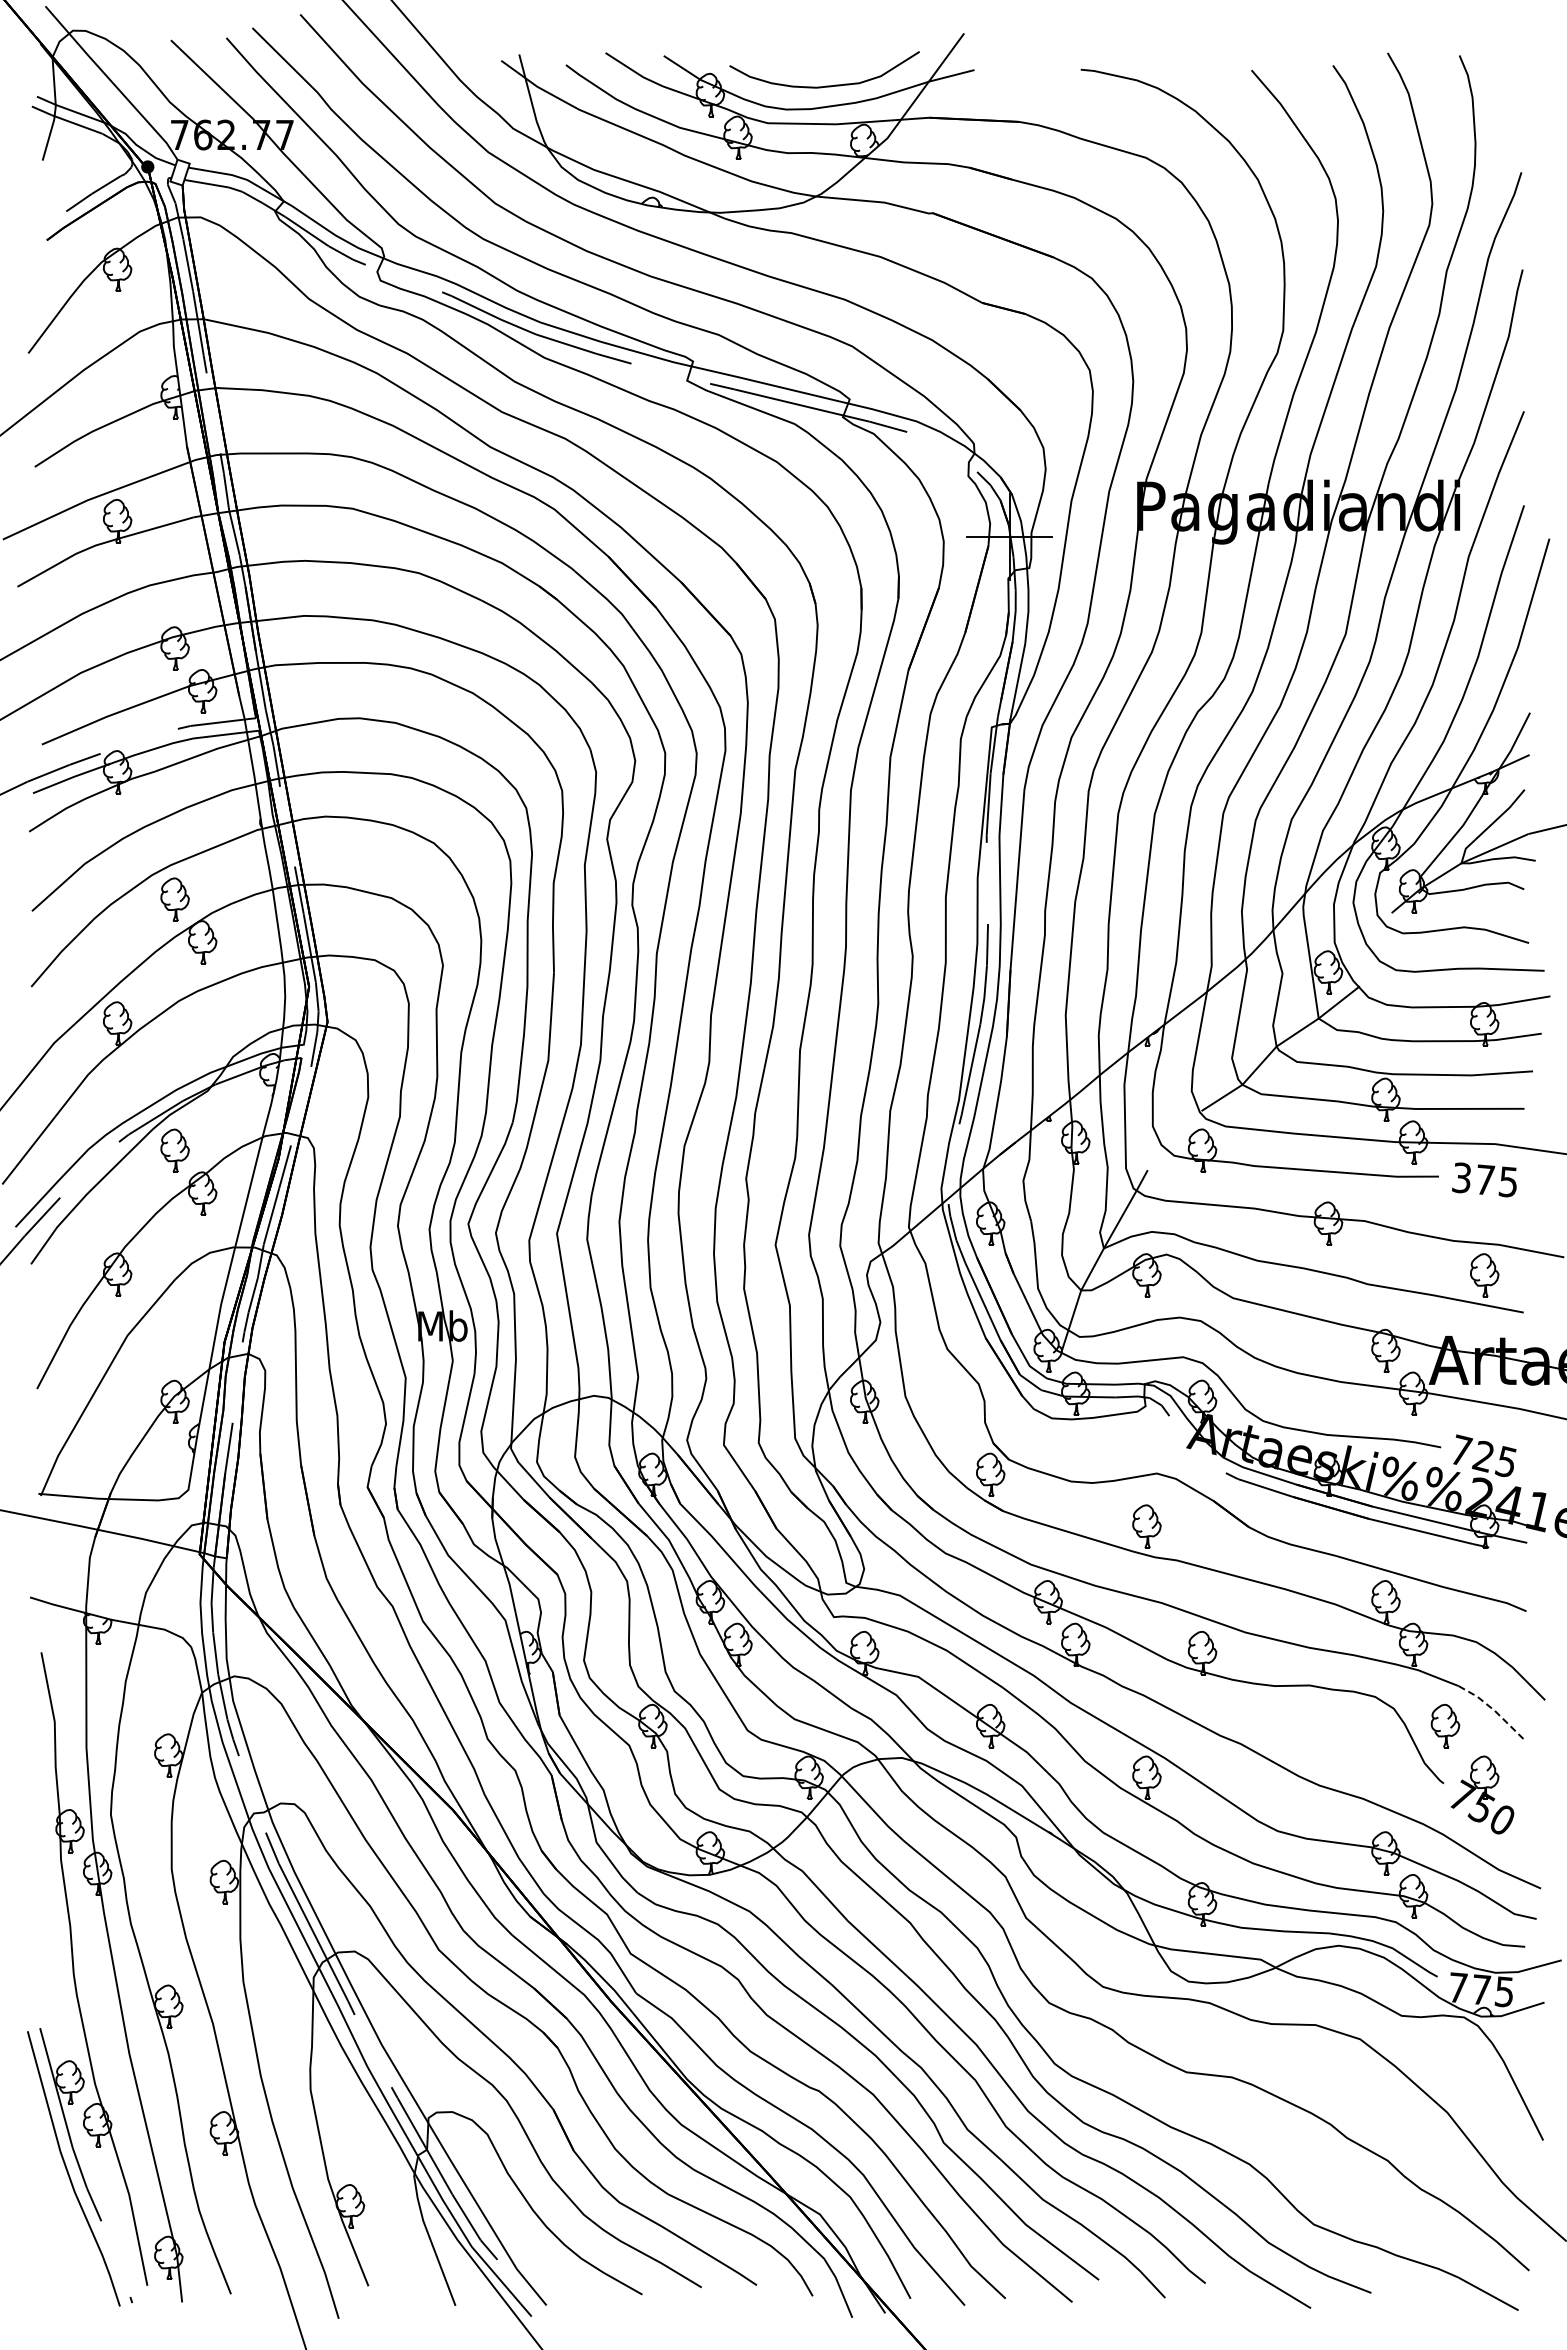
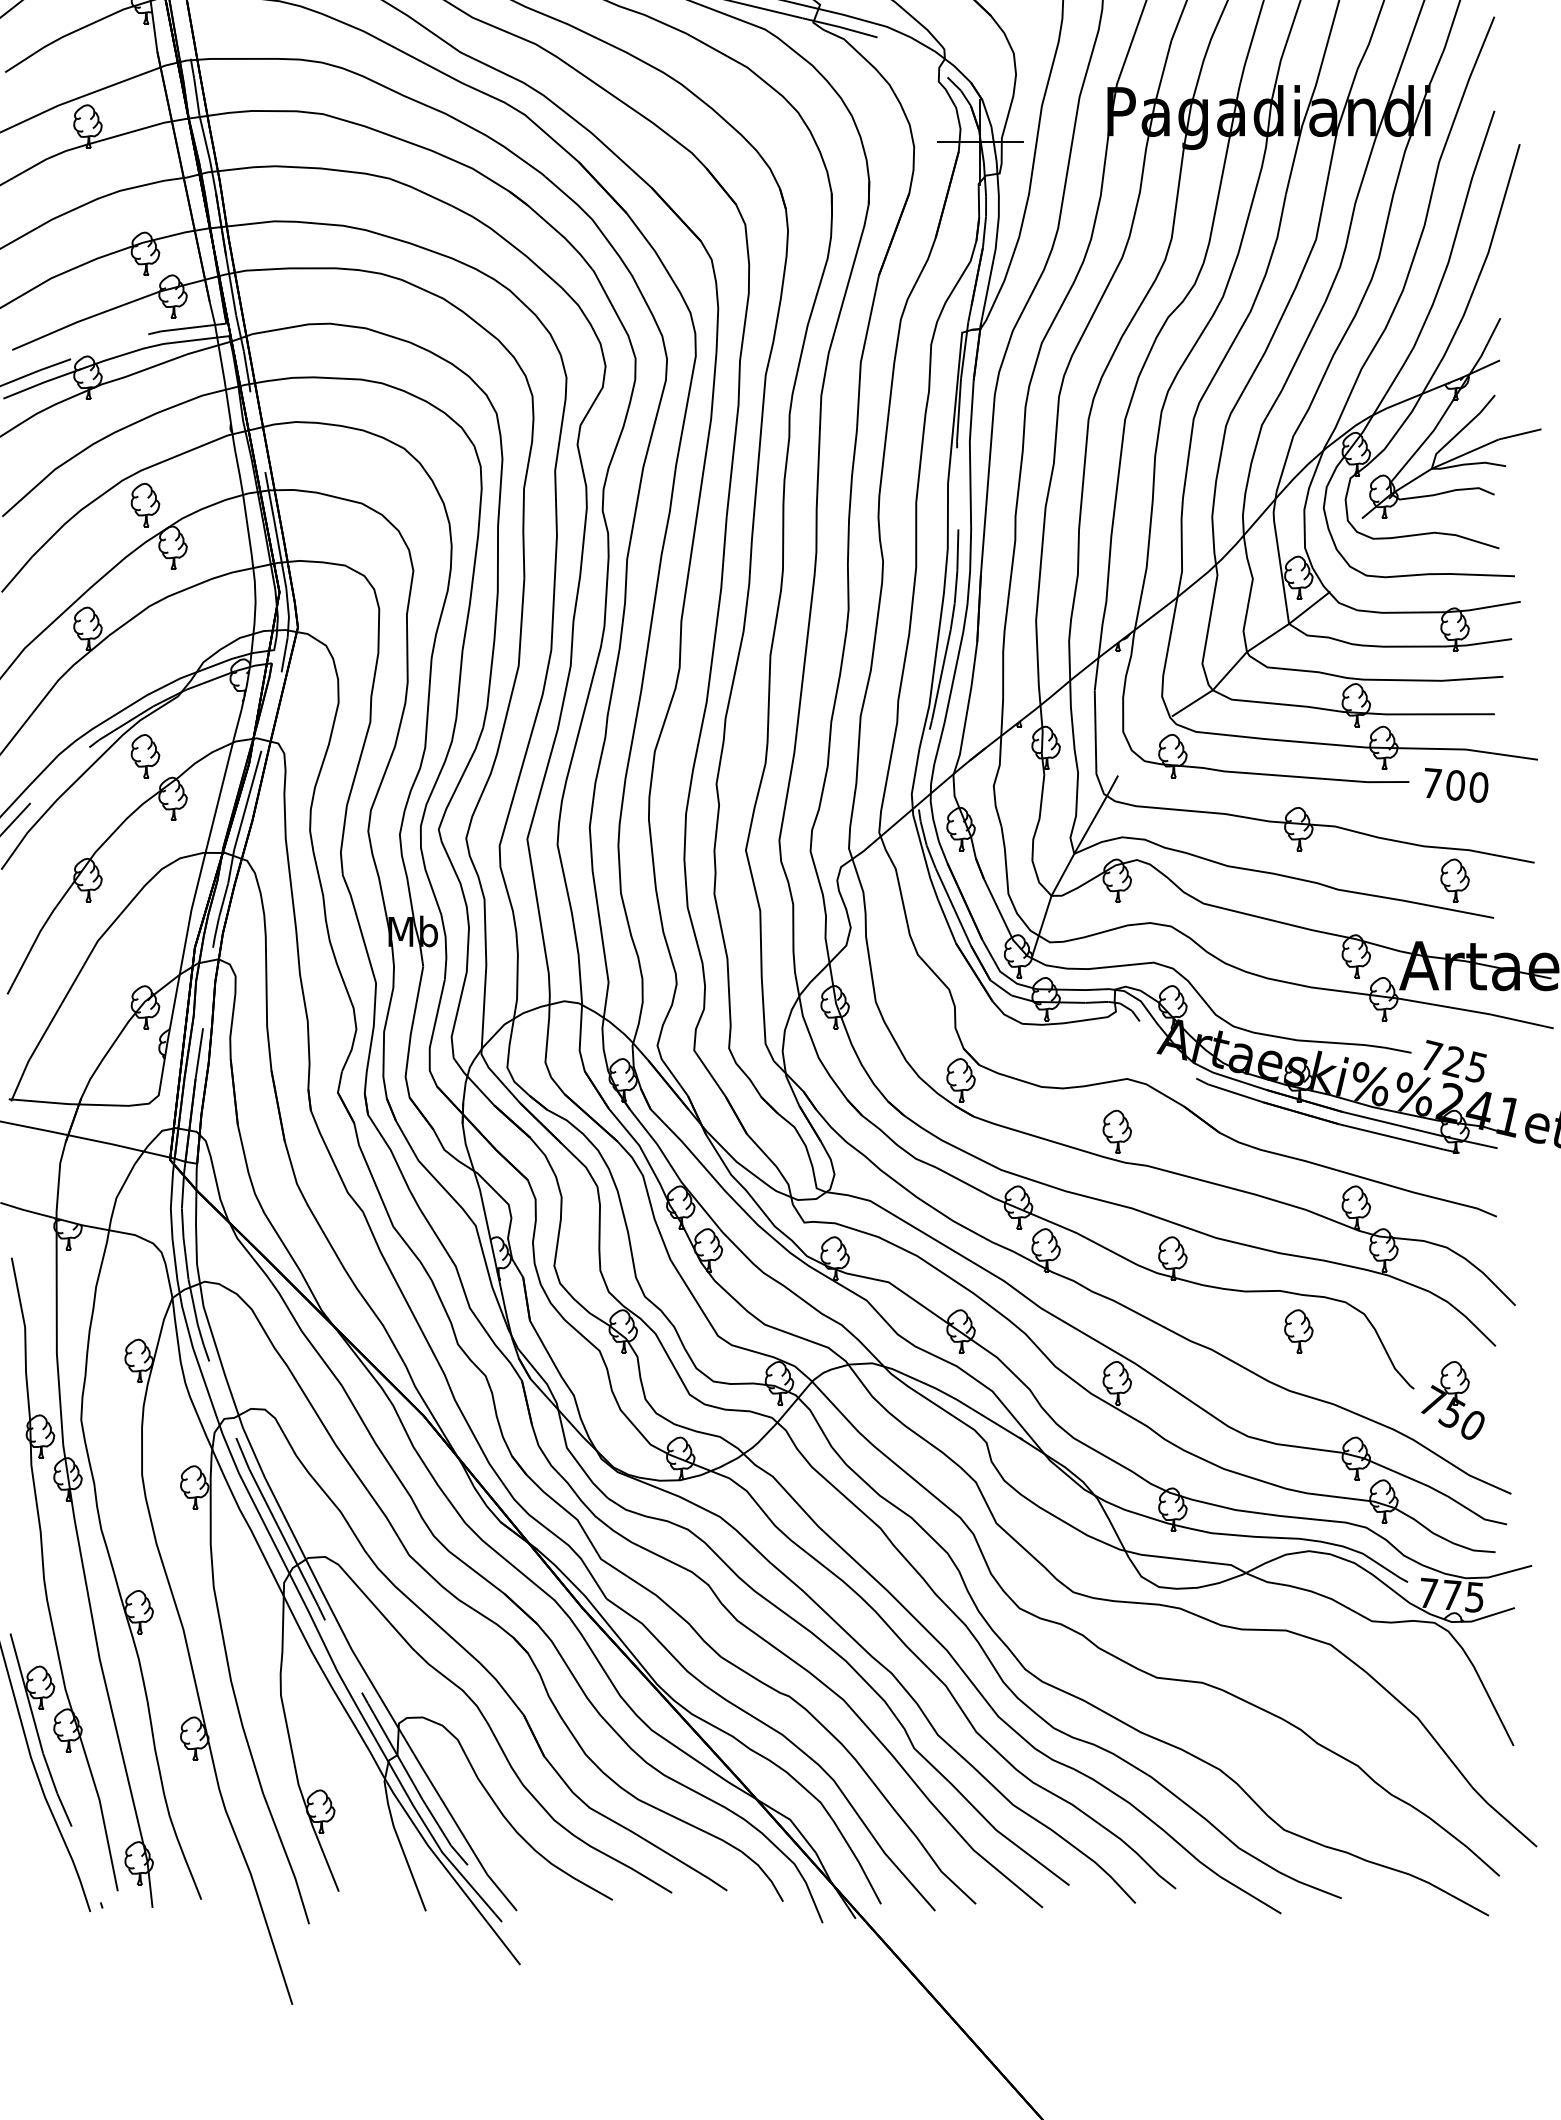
text: (1484, 1179) -> (1454, 784), 375 -> 700
line: (1494, 1710) -> (1464, 1315), dashed -> solid
part: (1445, 1726) -> (1298, 1331), moved

